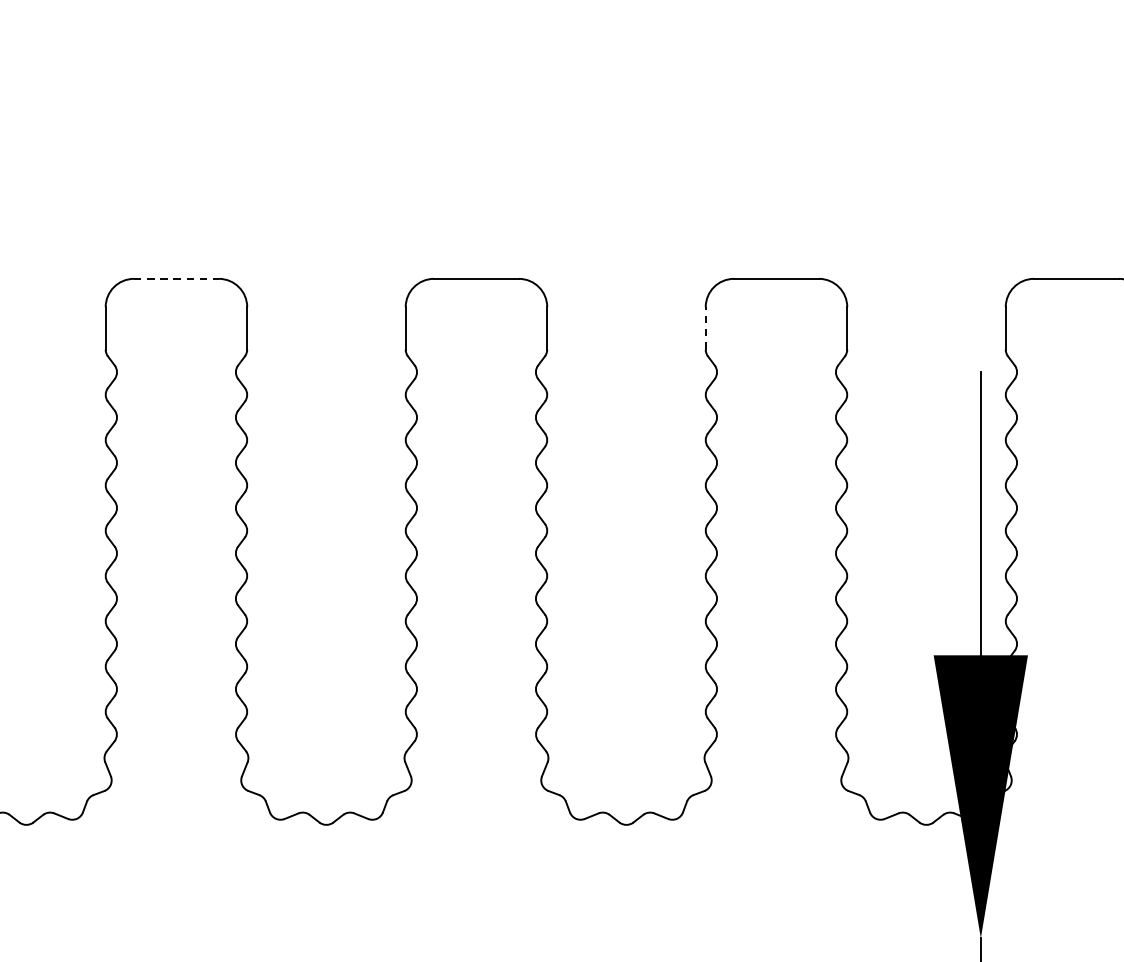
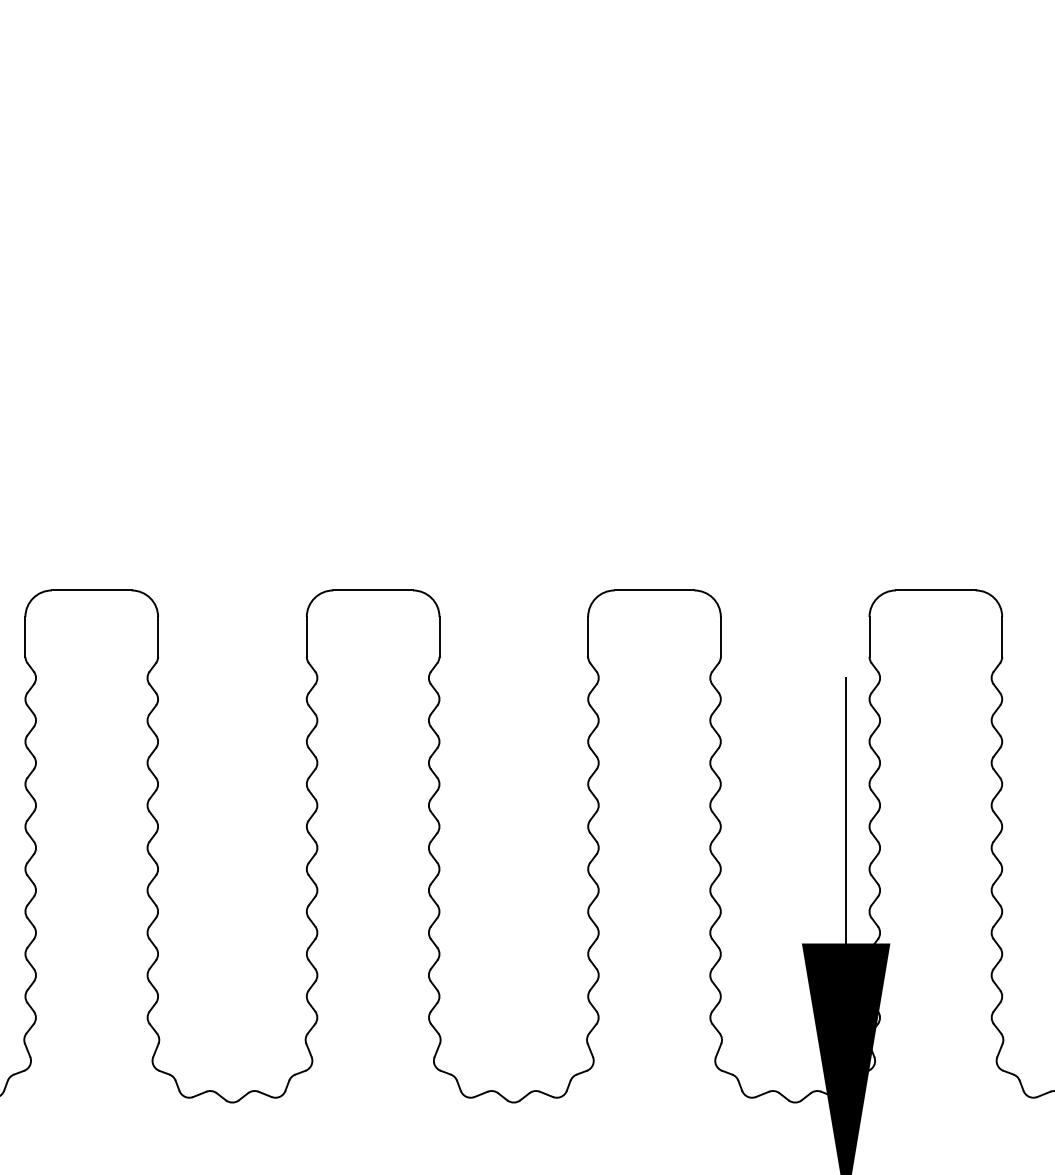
line: (176, 278) -> (91, 590), dashed -> solid
line: (706, 327) -> (588, 636), dashed -> solid

